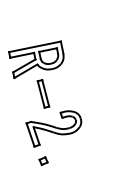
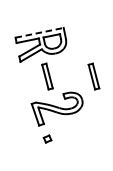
line: (35, 46) -> (40, 32), solid -> dashed
part: (93, 93) -> (93, 76), added

